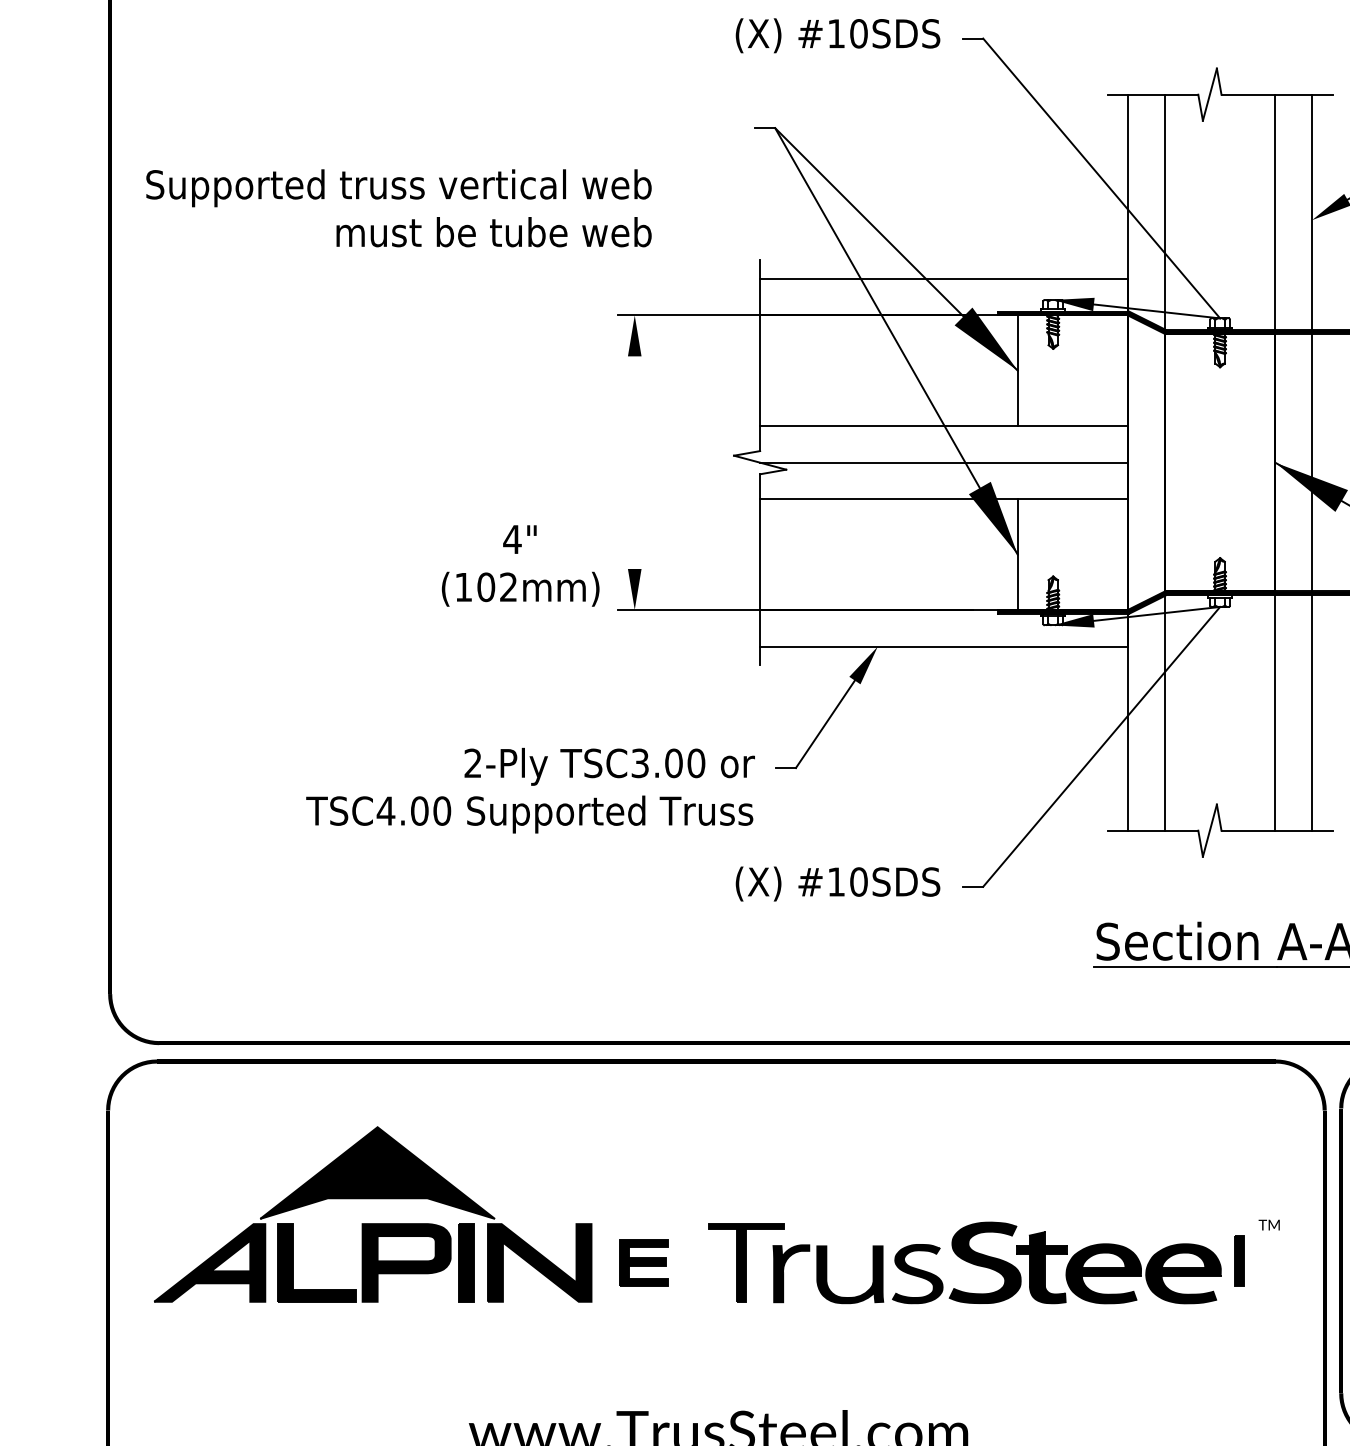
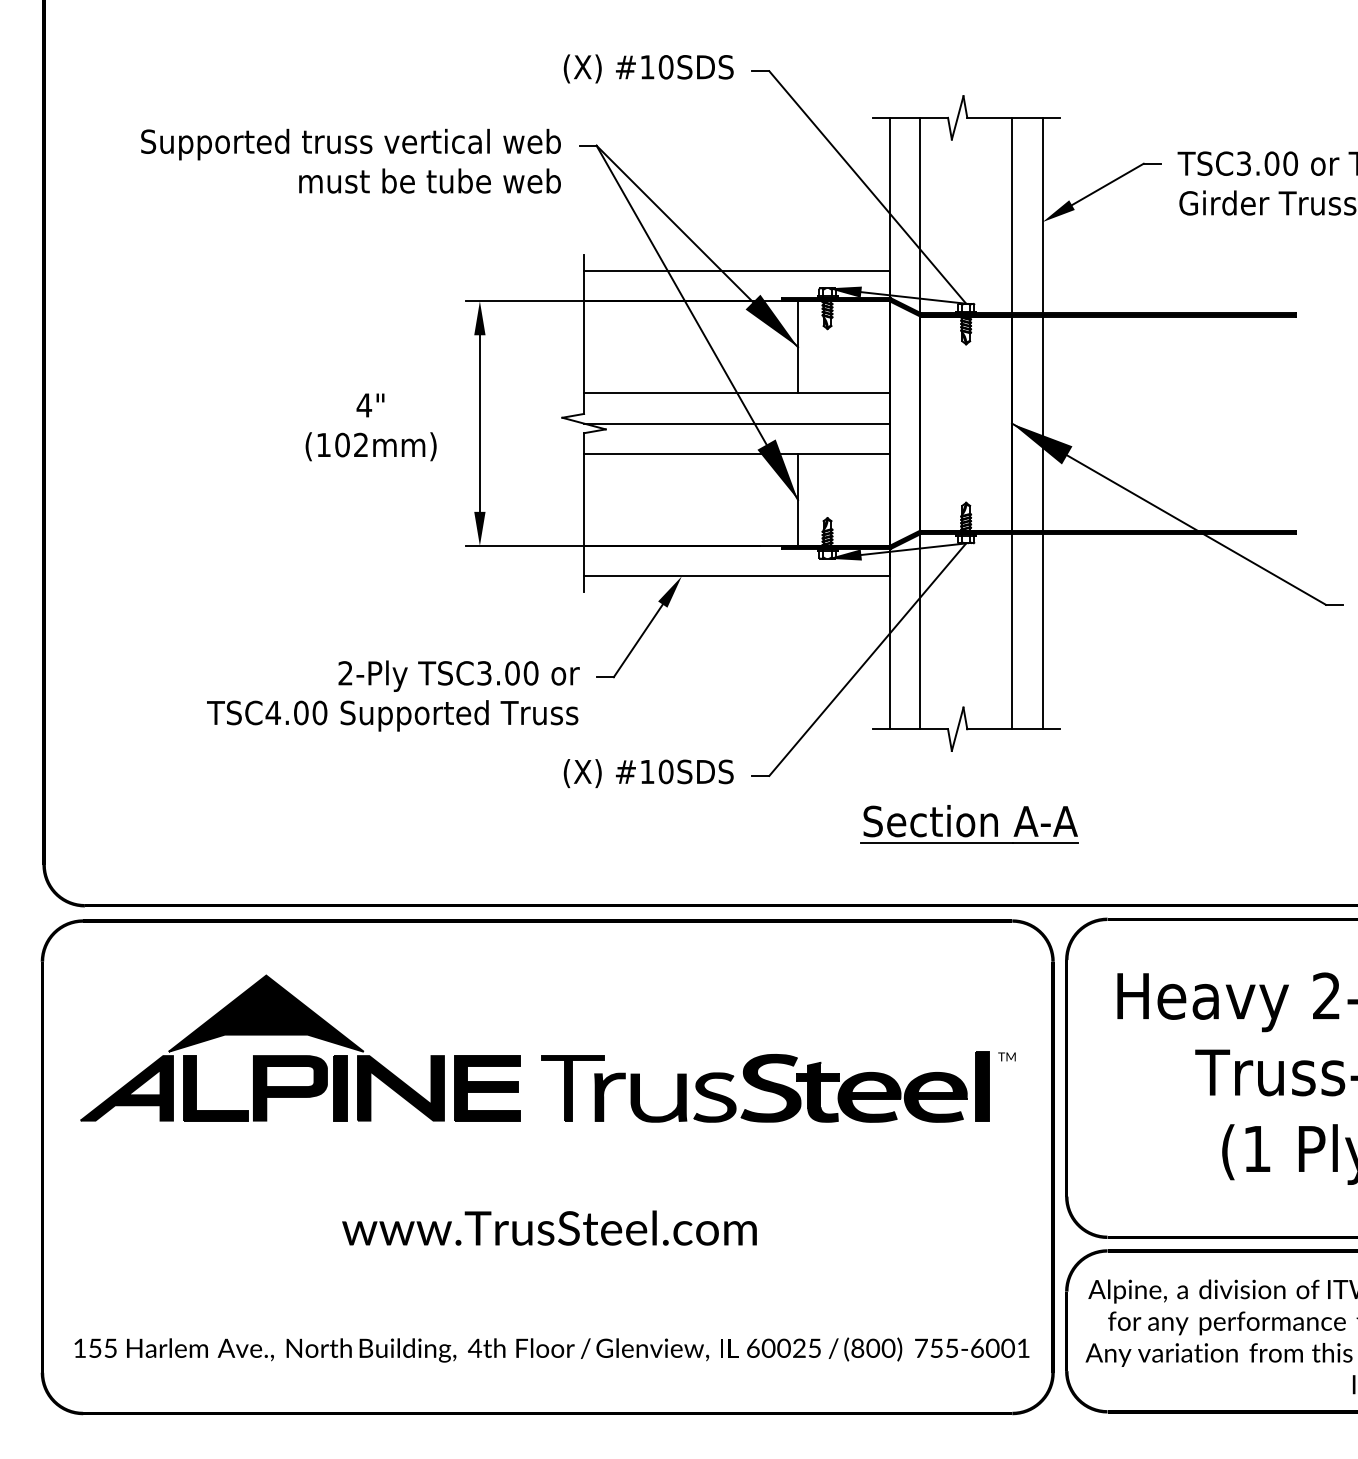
text: (398, 207) -> (350, 160), moved
line: (634, 462) -> (479, 423), added
text: (519, 566) -> (370, 427), moved
part: (1239, 1260) -> (982, 1086), size x1.67
part: (643, 1263) -> (487, 1088), size x1.67

